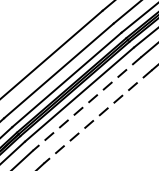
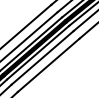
line: (87, 103) -> (42, 57), dashed -> solid
line: (97, 117) -> (48, 65), dashed -> solid

